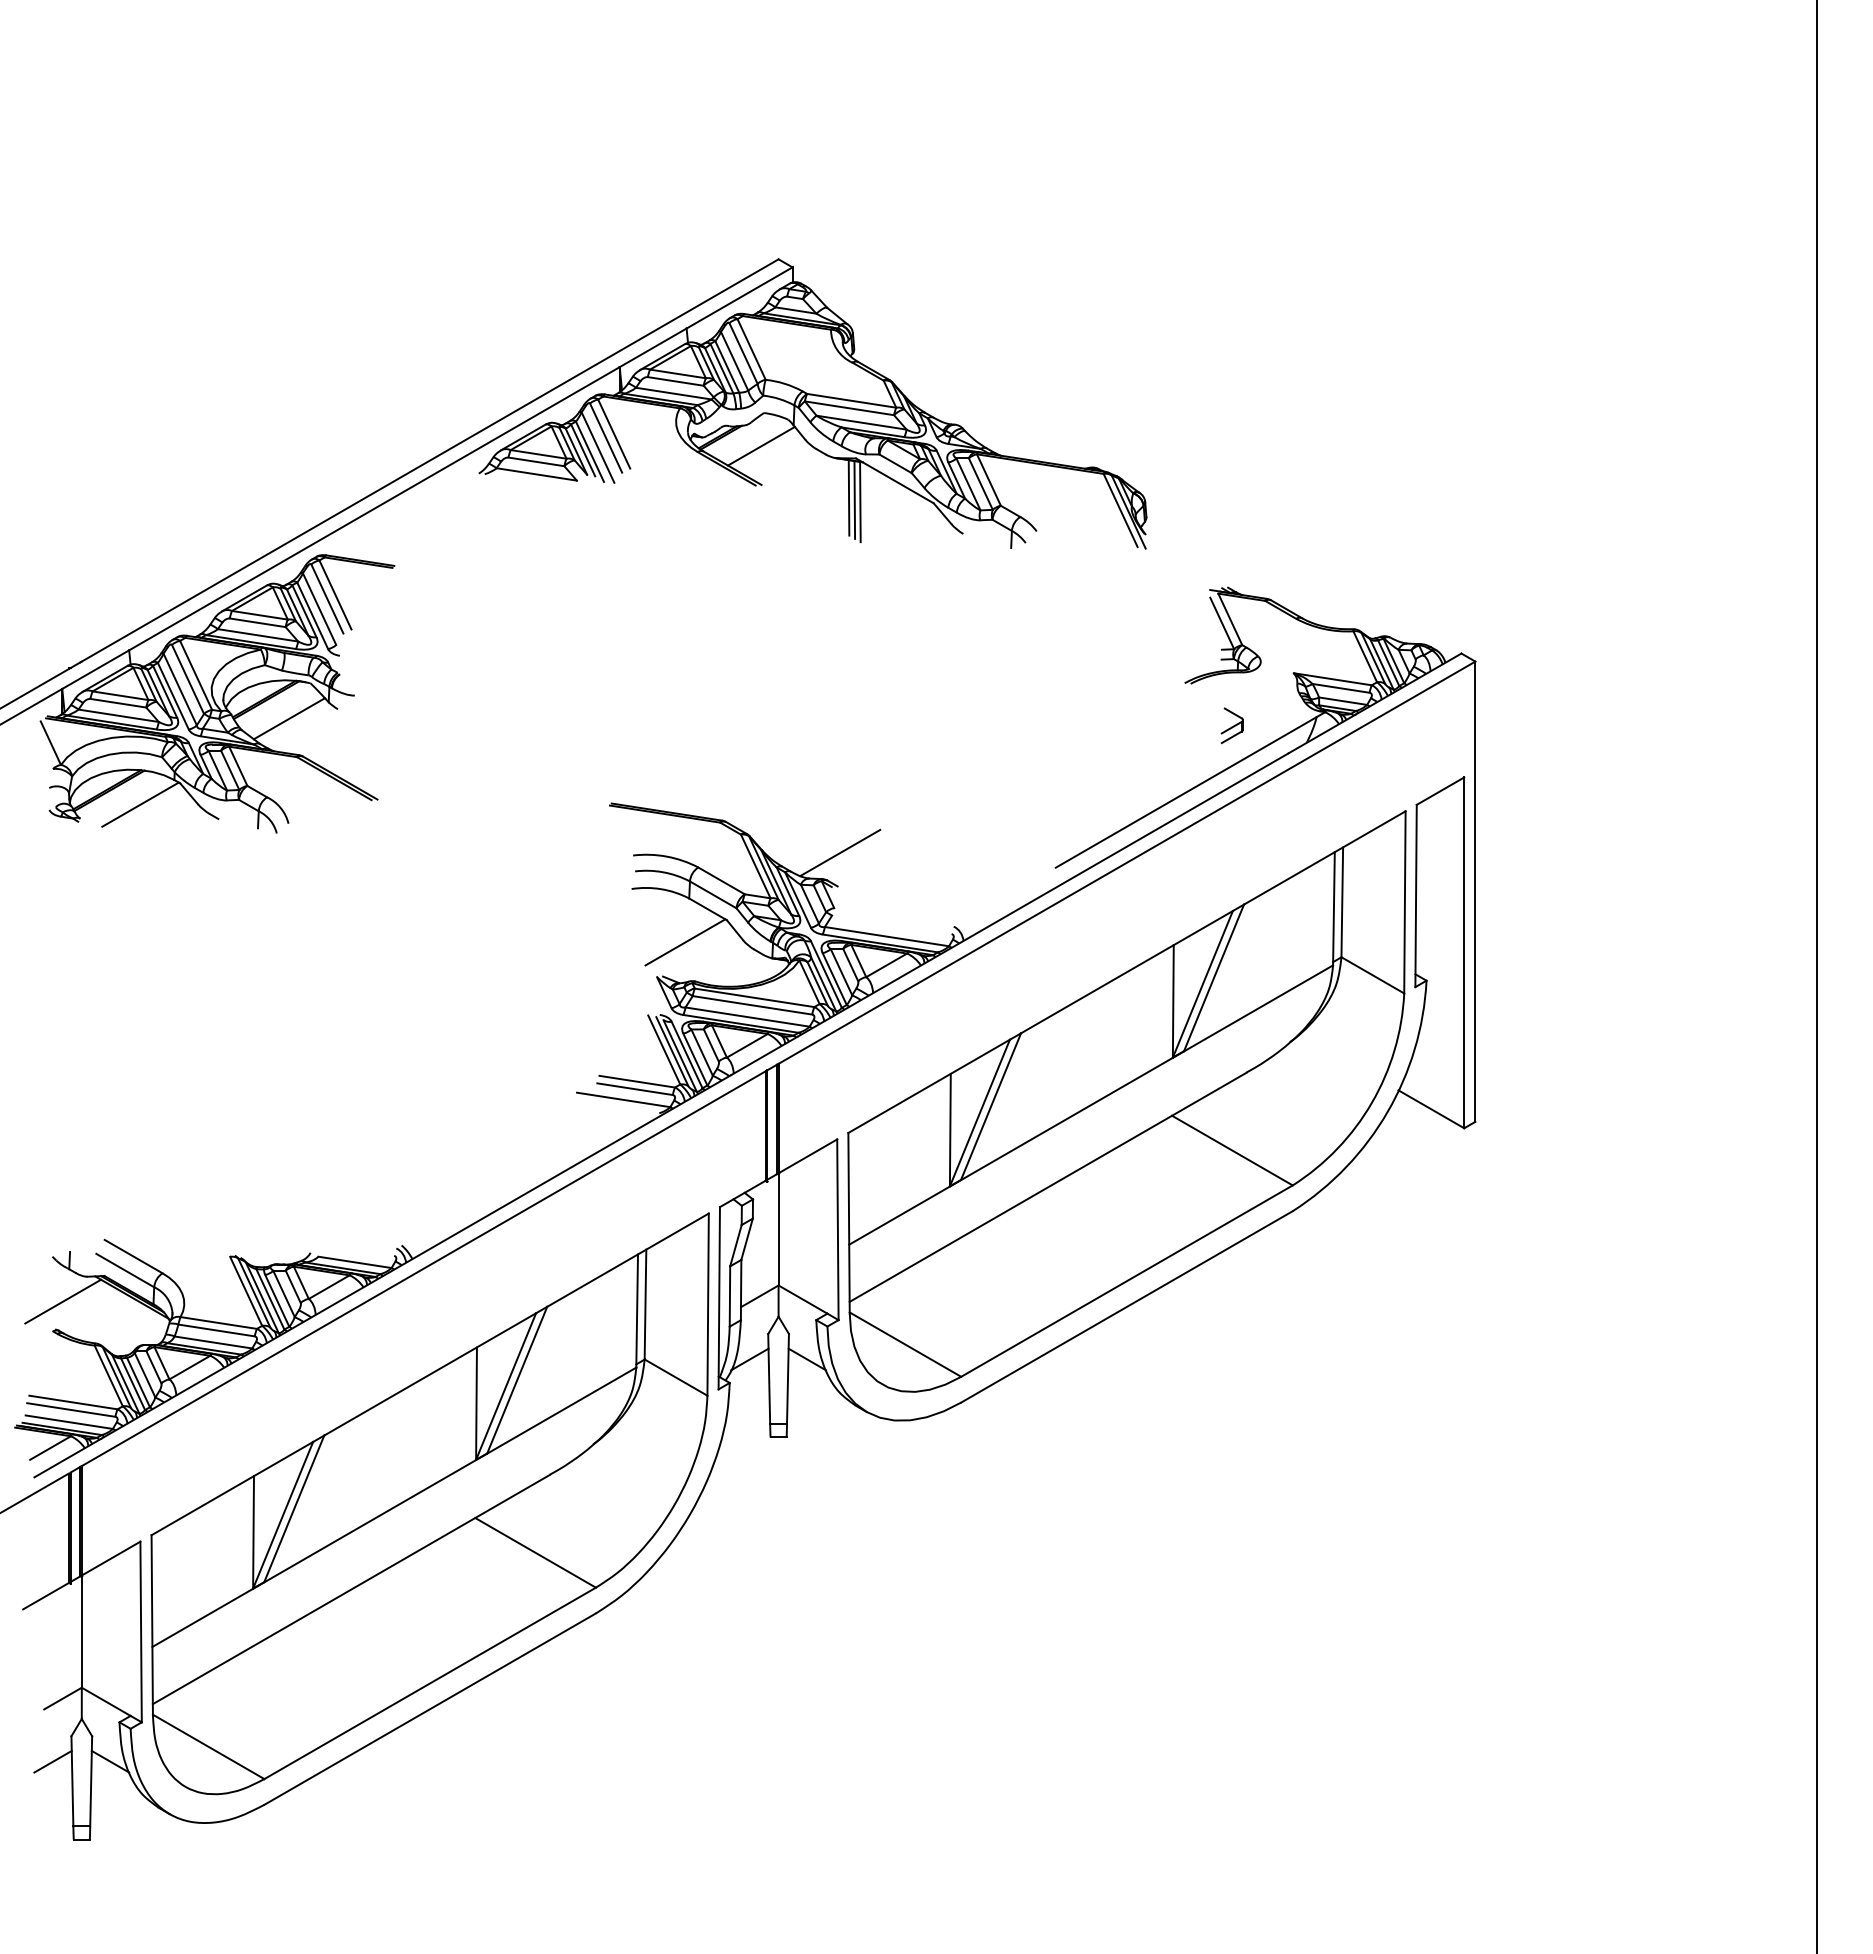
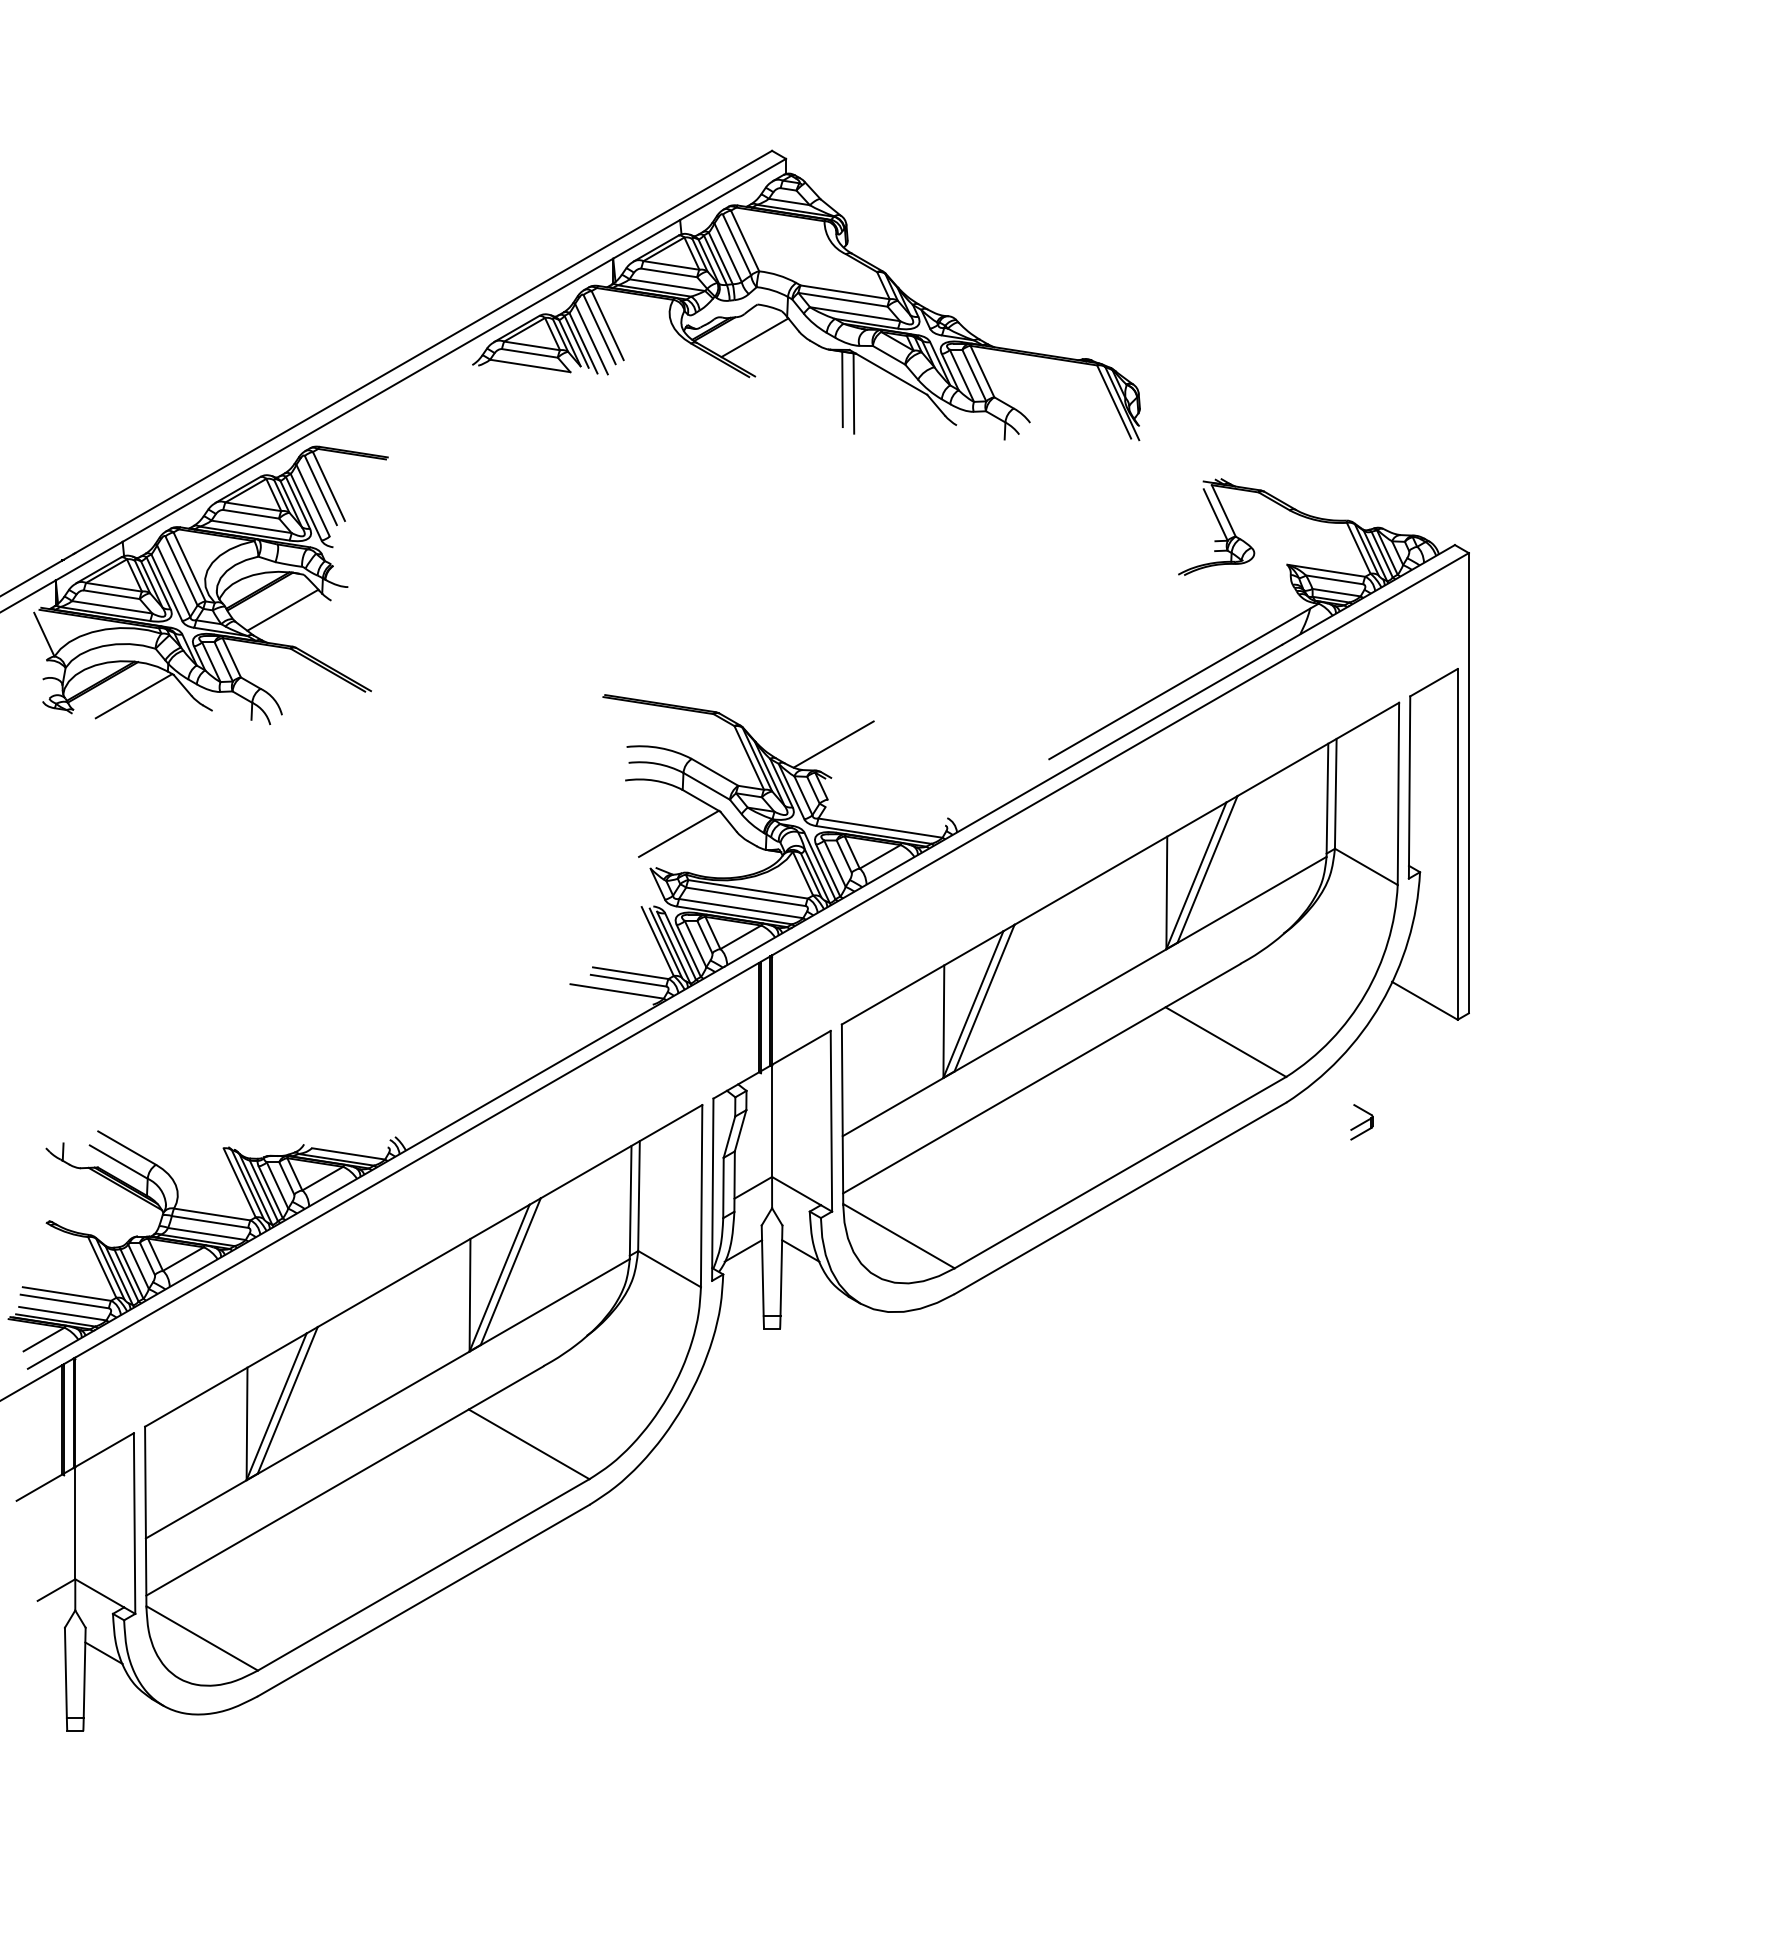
line: (854, 499) -> (848, 391), removed
part: (1231, 725) -> (1361, 1122), moved
line: (63, 1301) -> (57, 1193), removed
line: (52, 1761) -> (46, 1653), removed

